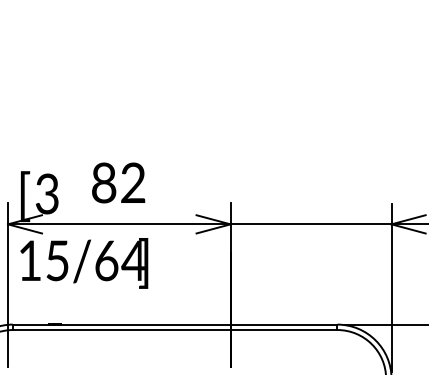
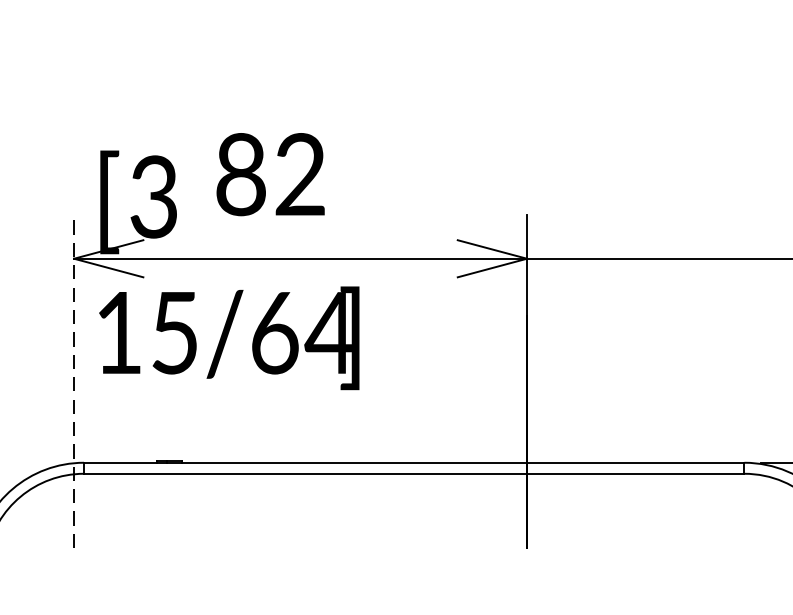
text: (118, 182) -> (270, 173), moved
line: (8, 284) -> (75, 381), solid -> dashed

